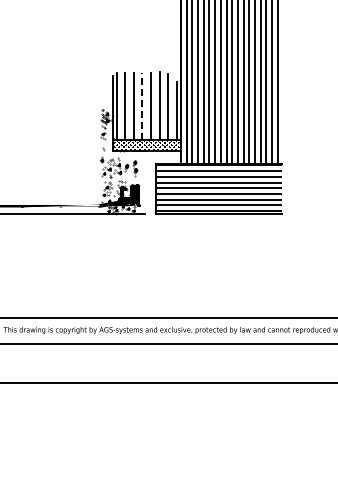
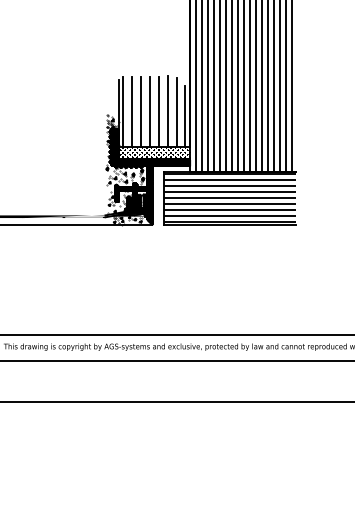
line: (142, 106) -> (149, 111), dashed -> solid
hatch: (142, 167) -> (149, 176), added

